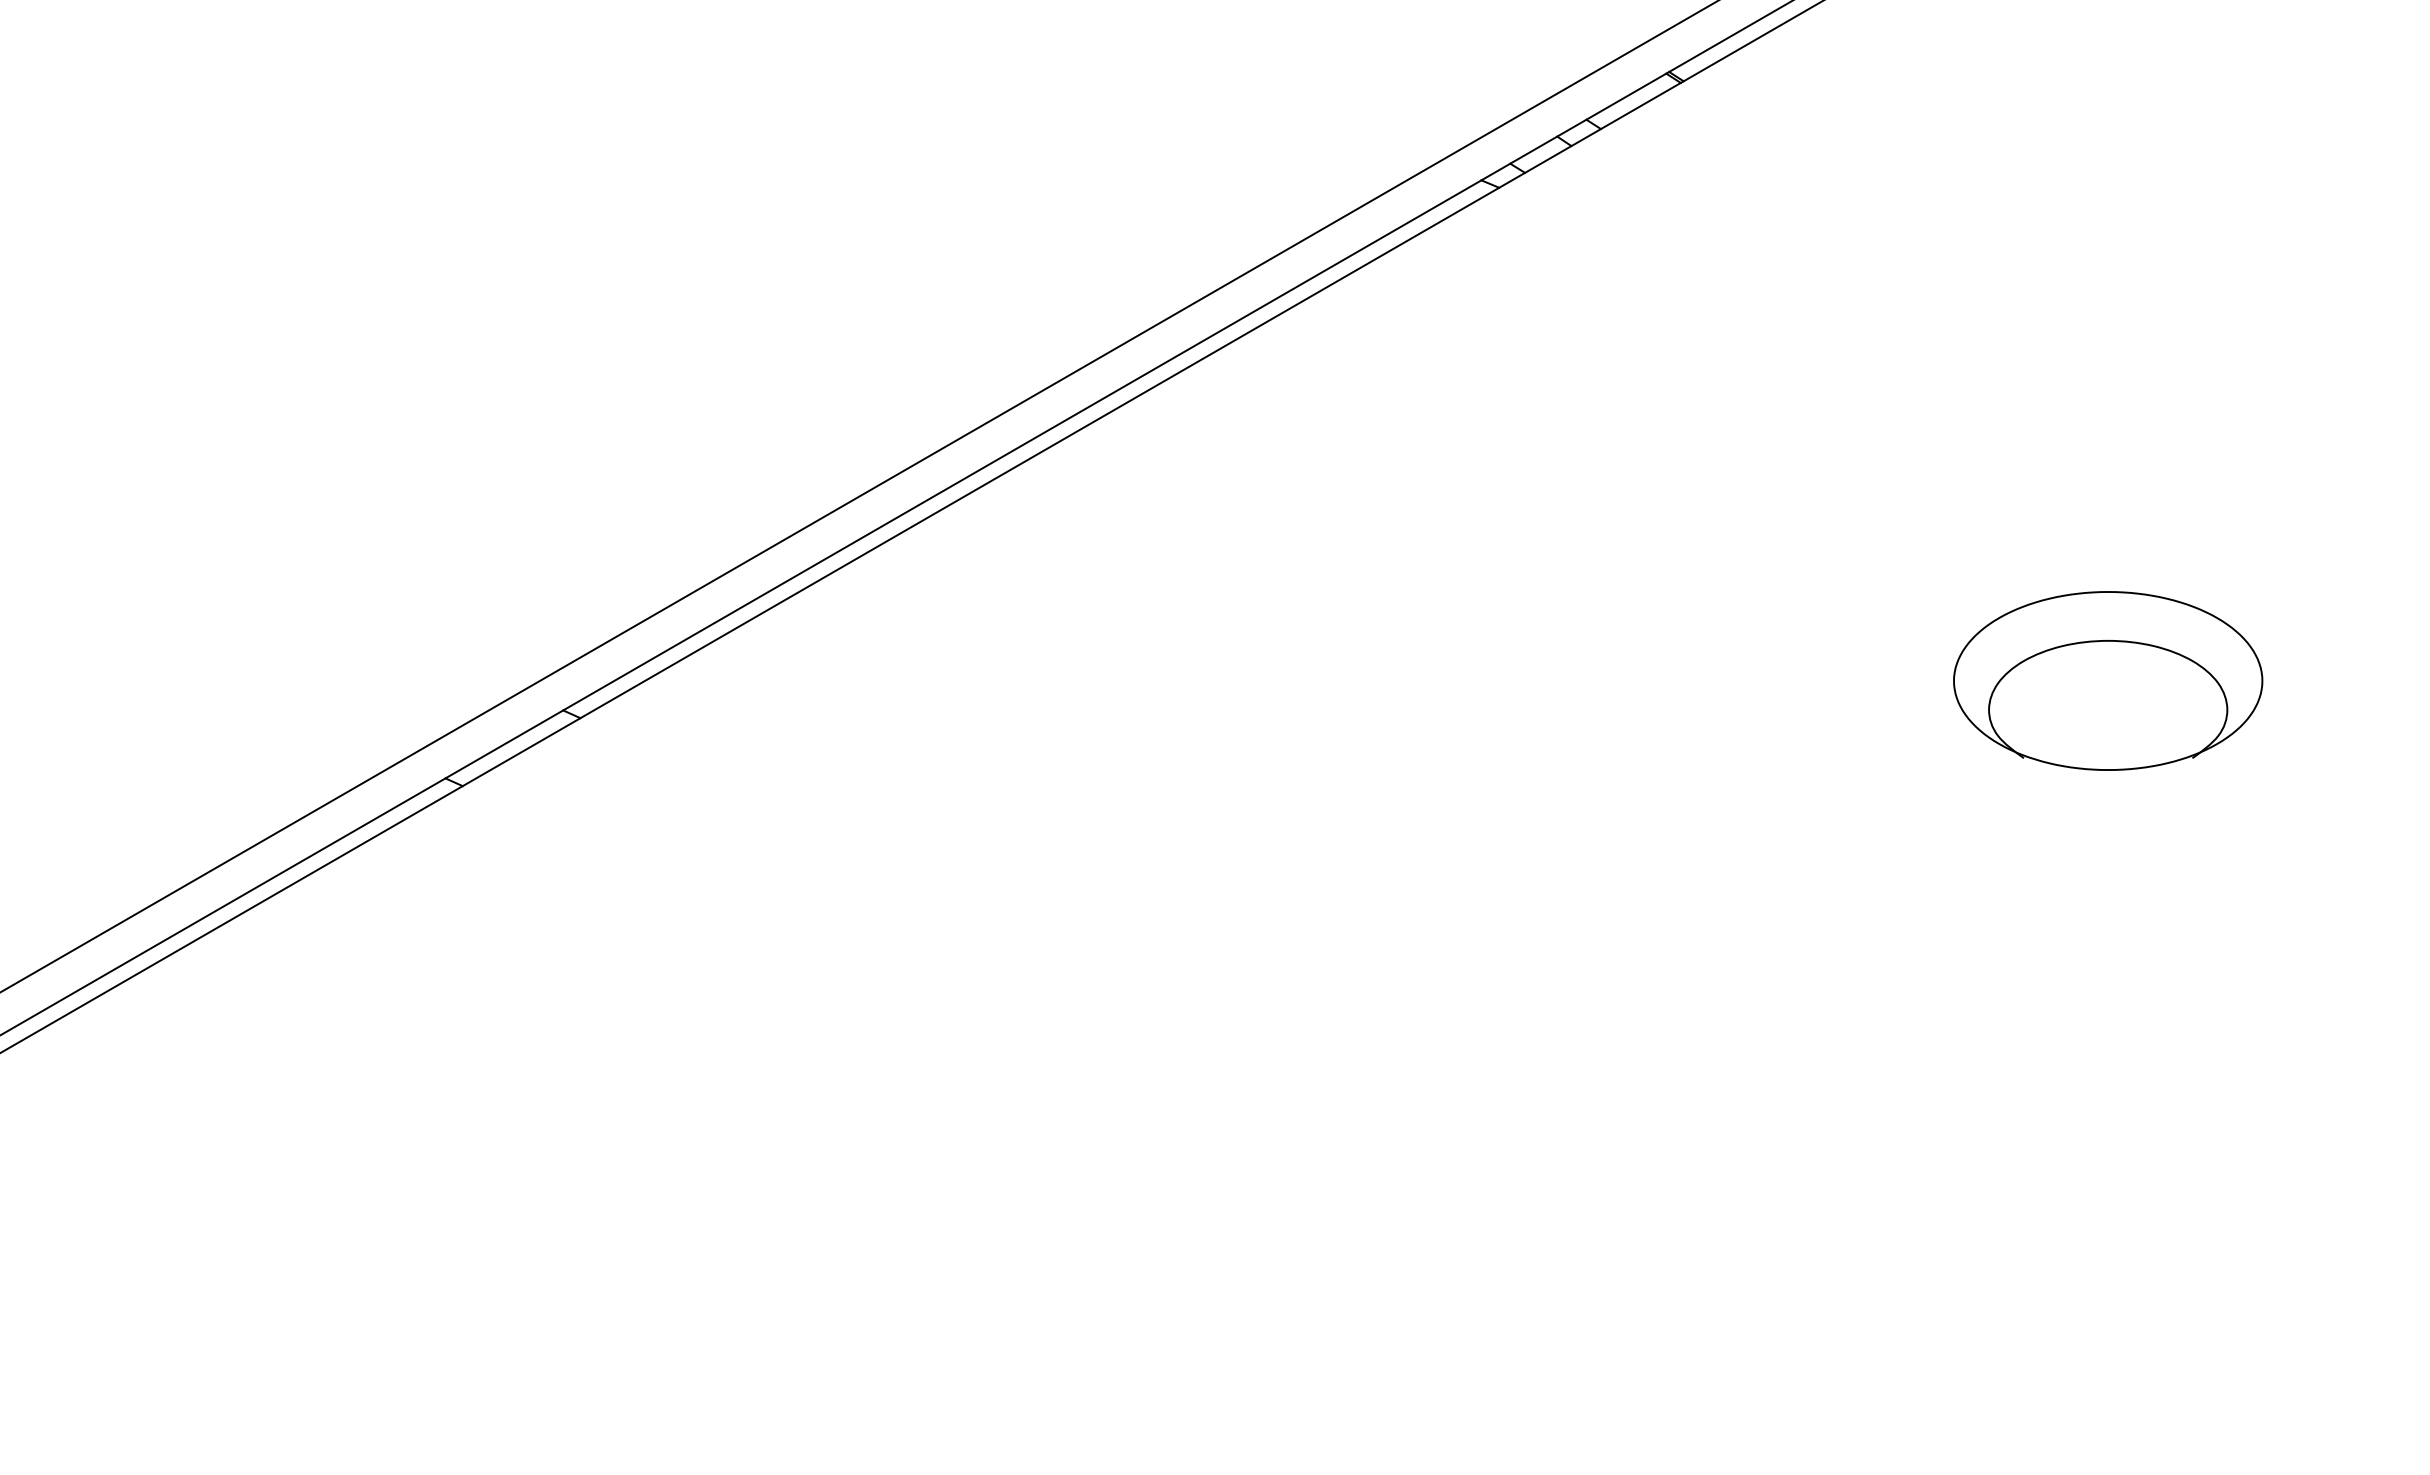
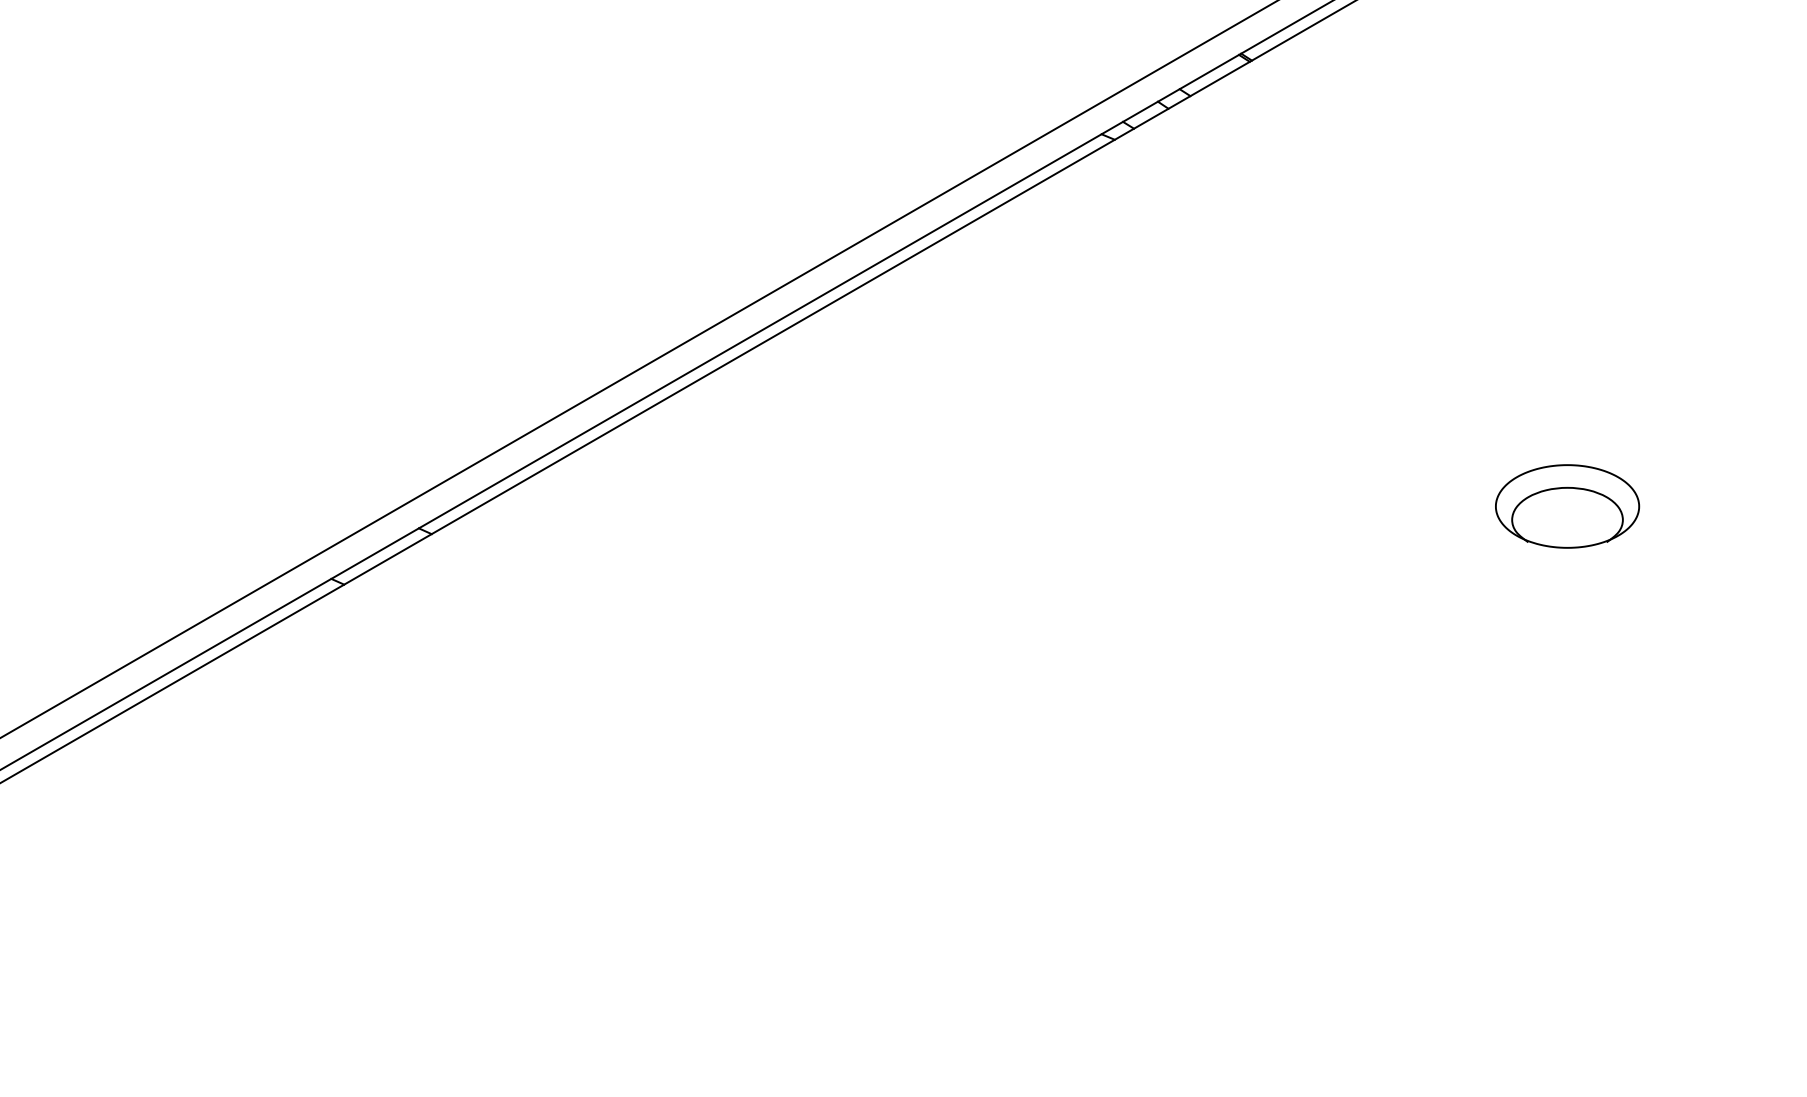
part: (2107, 680) -> (1567, 506), size x0.62

